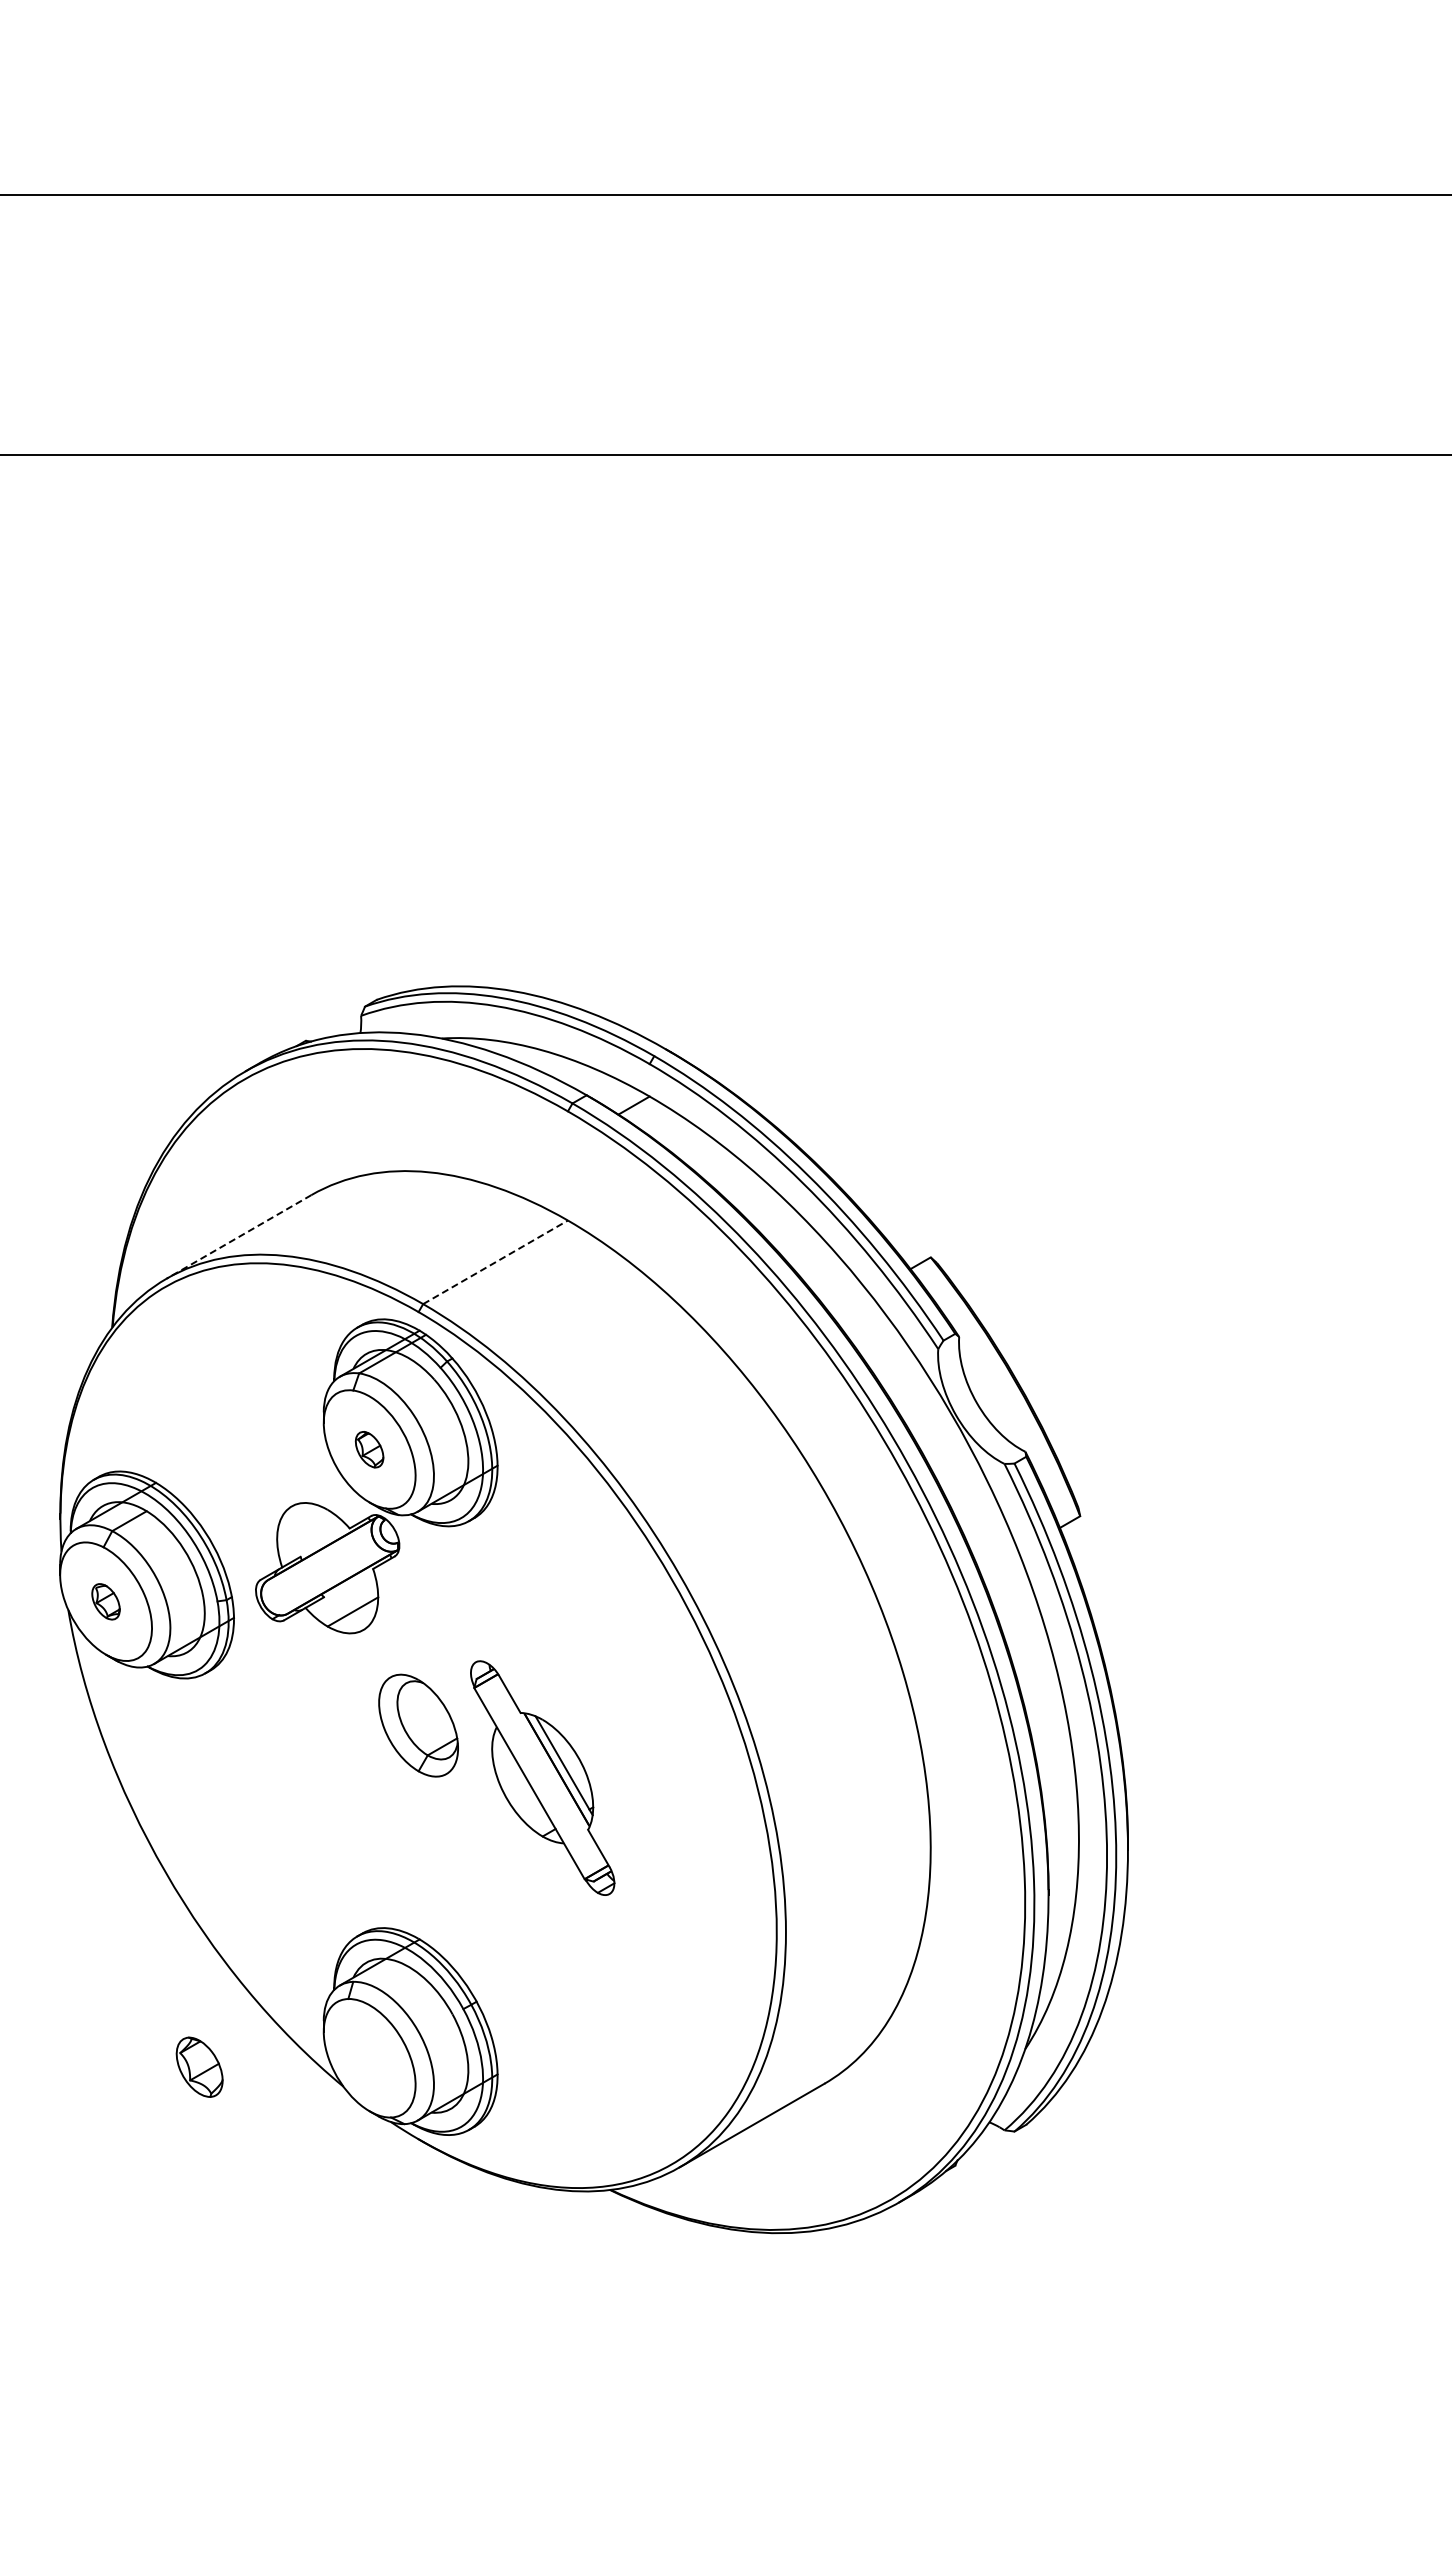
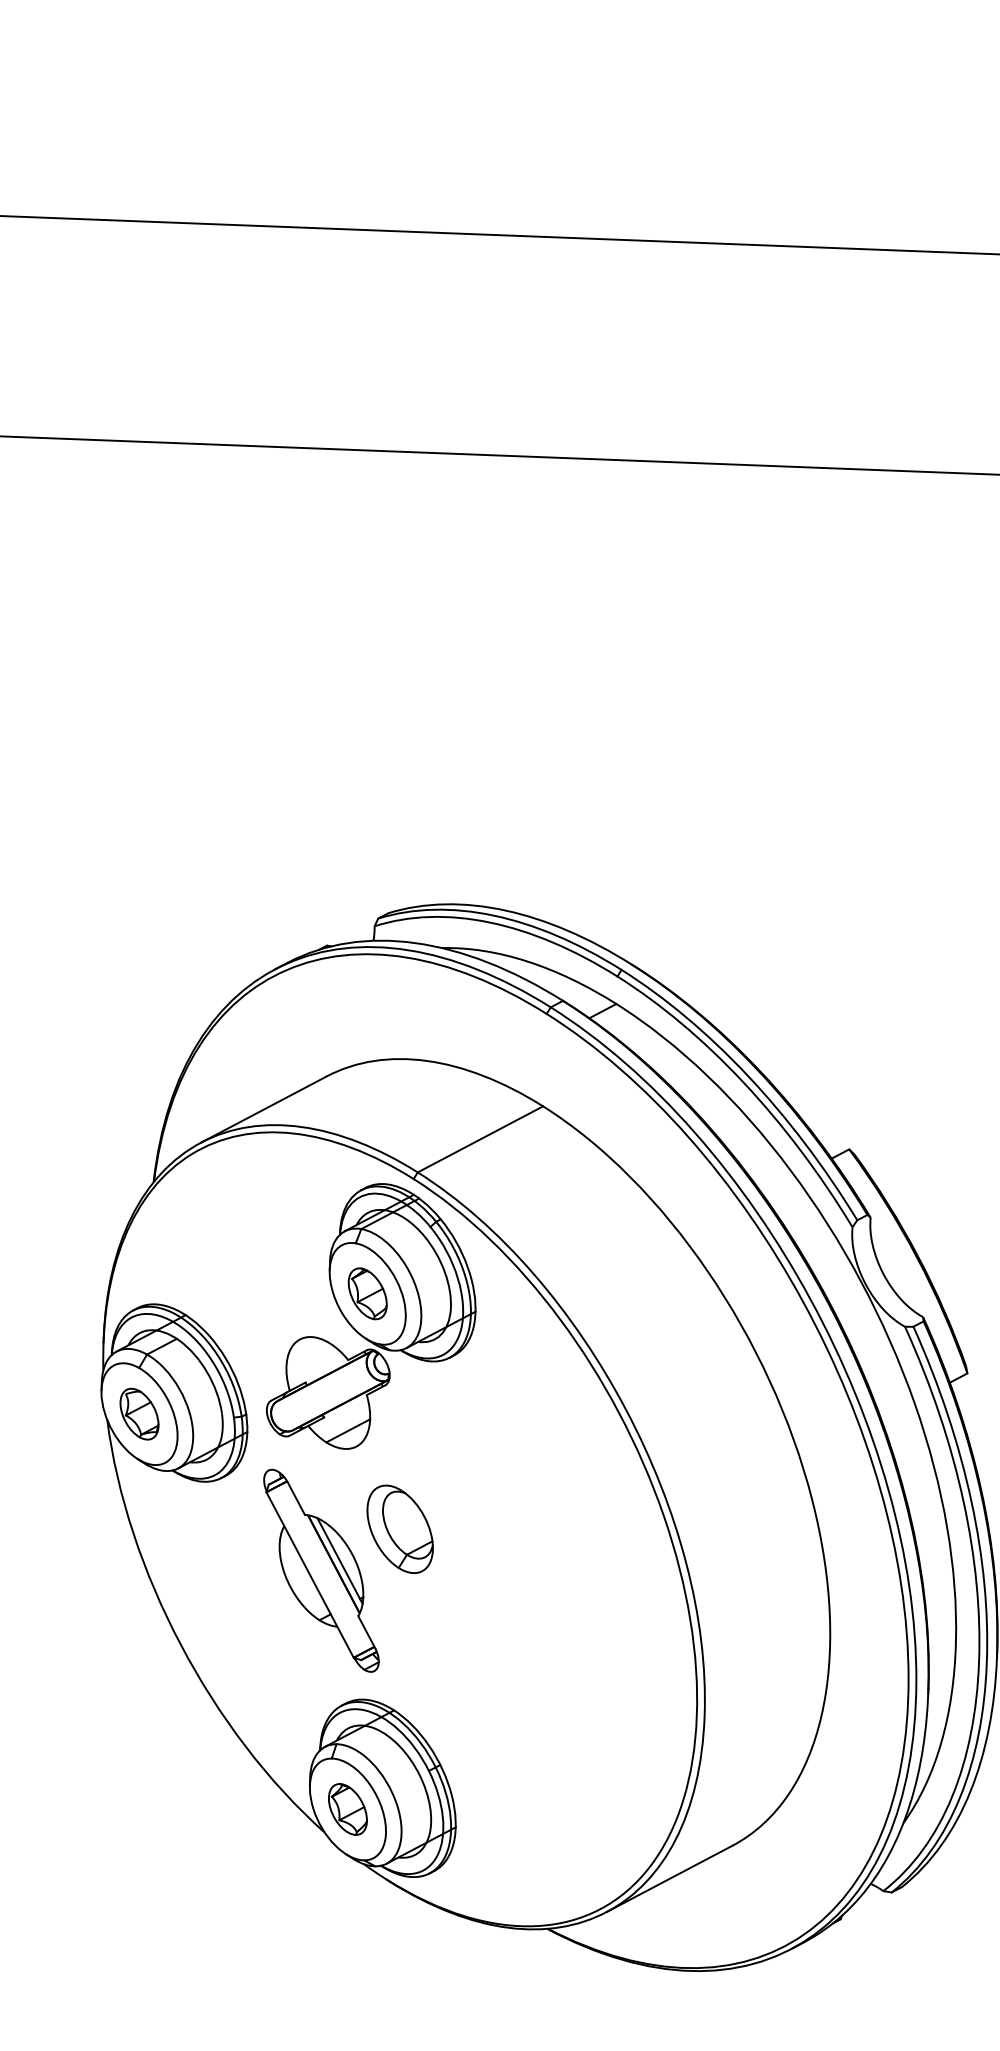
line: (239, 1236) -> (264, 1109), dashed -> solid
line: (495, 1262) -> (480, 1139), dashed -> solid
part: (369, 1449) -> (367, 1293), size x1.67
part: (105, 1601) -> (139, 1413), size x1.67
part: (542, 1777) -> (321, 1570), moved
part: (199, 2066) -> (347, 1808), moved

